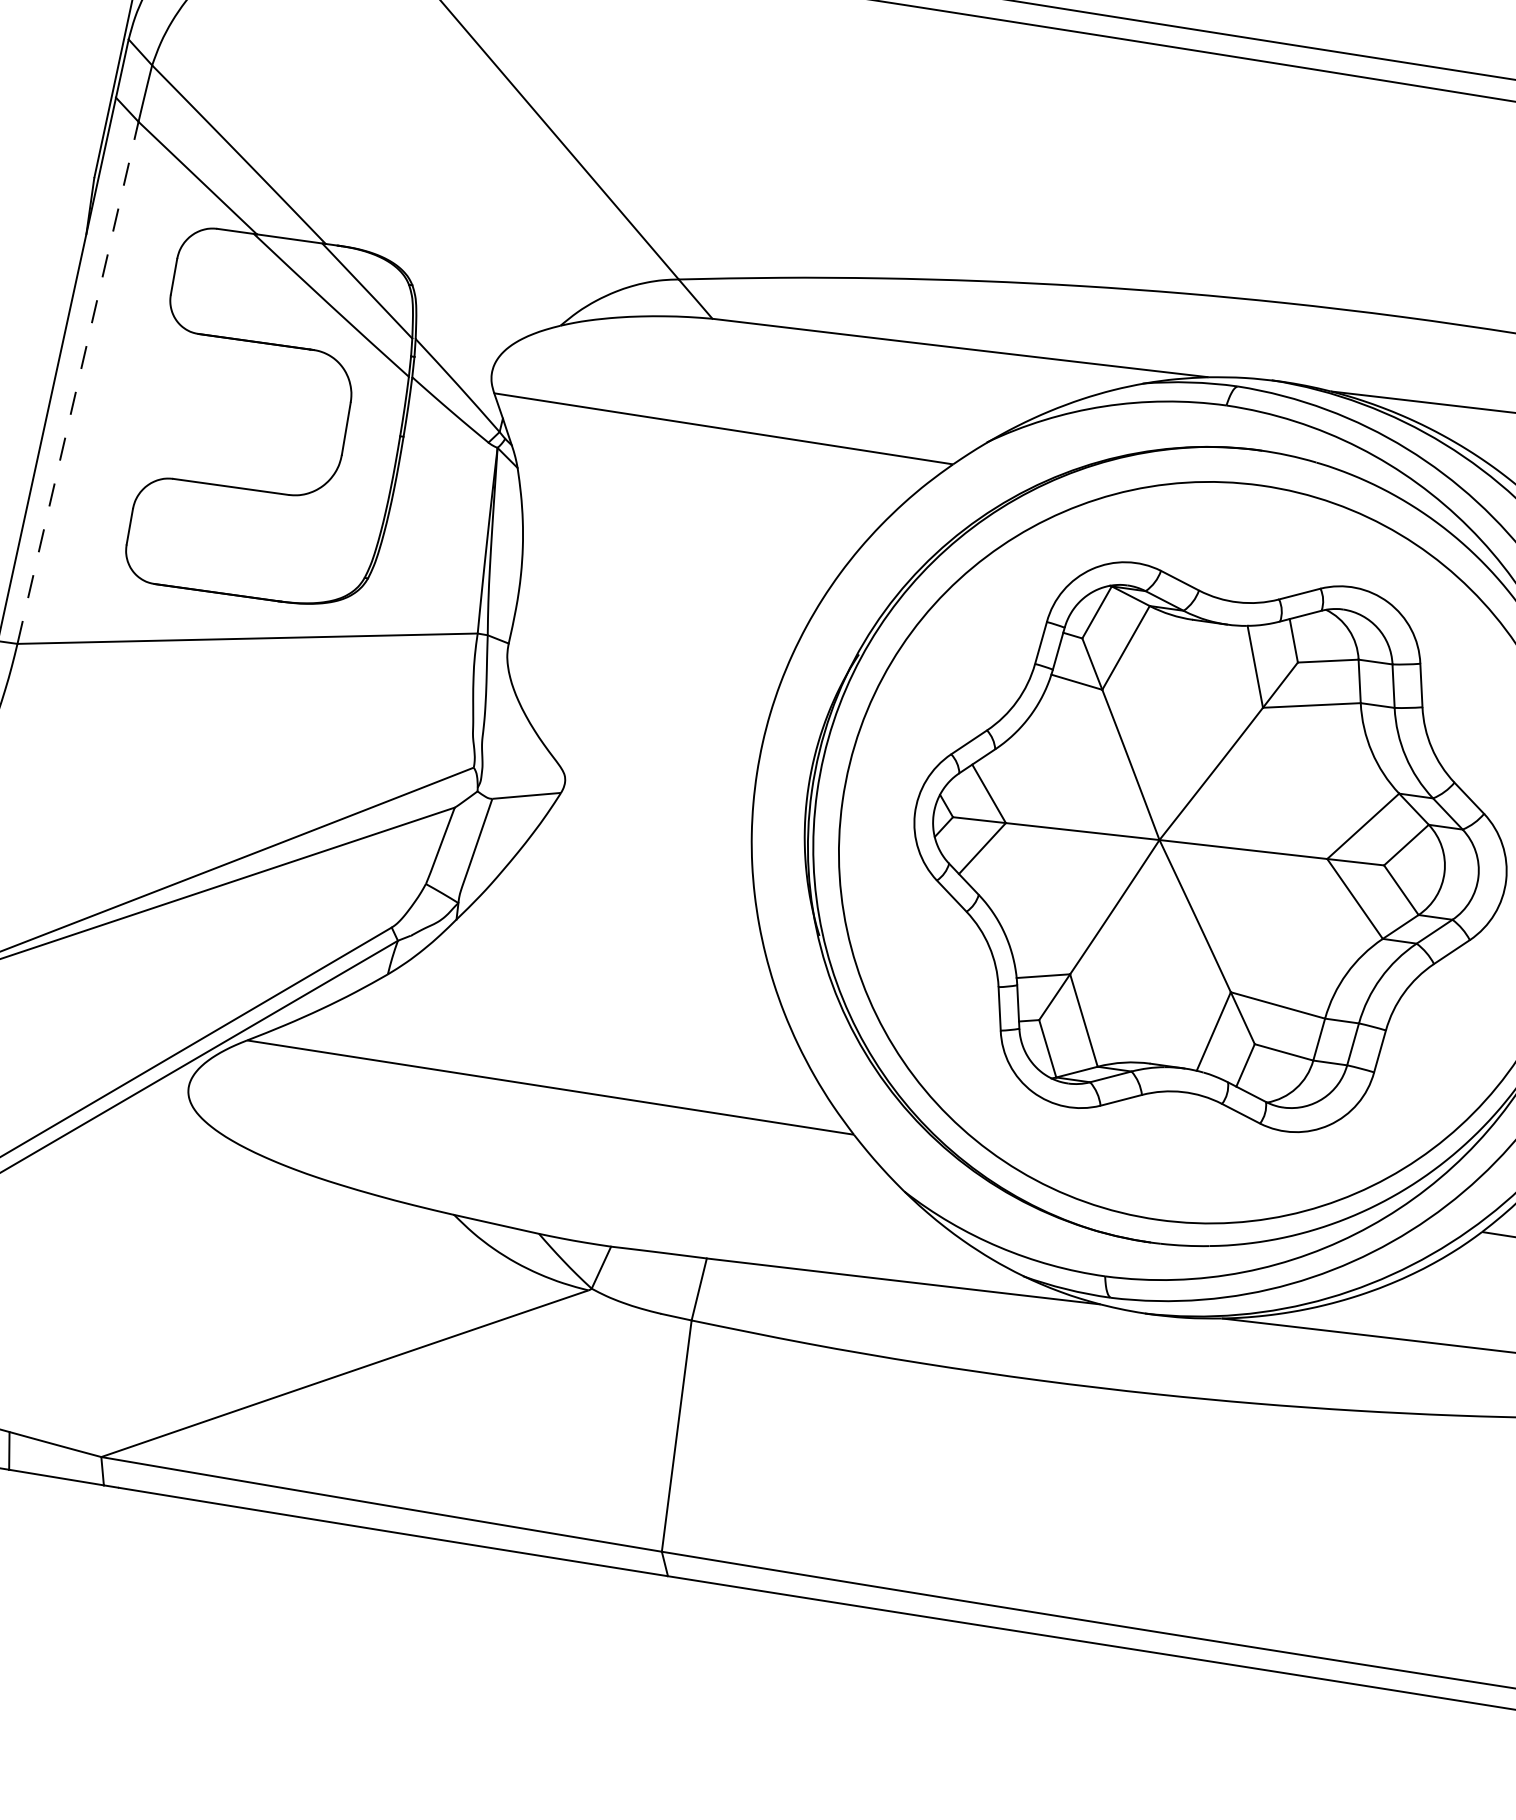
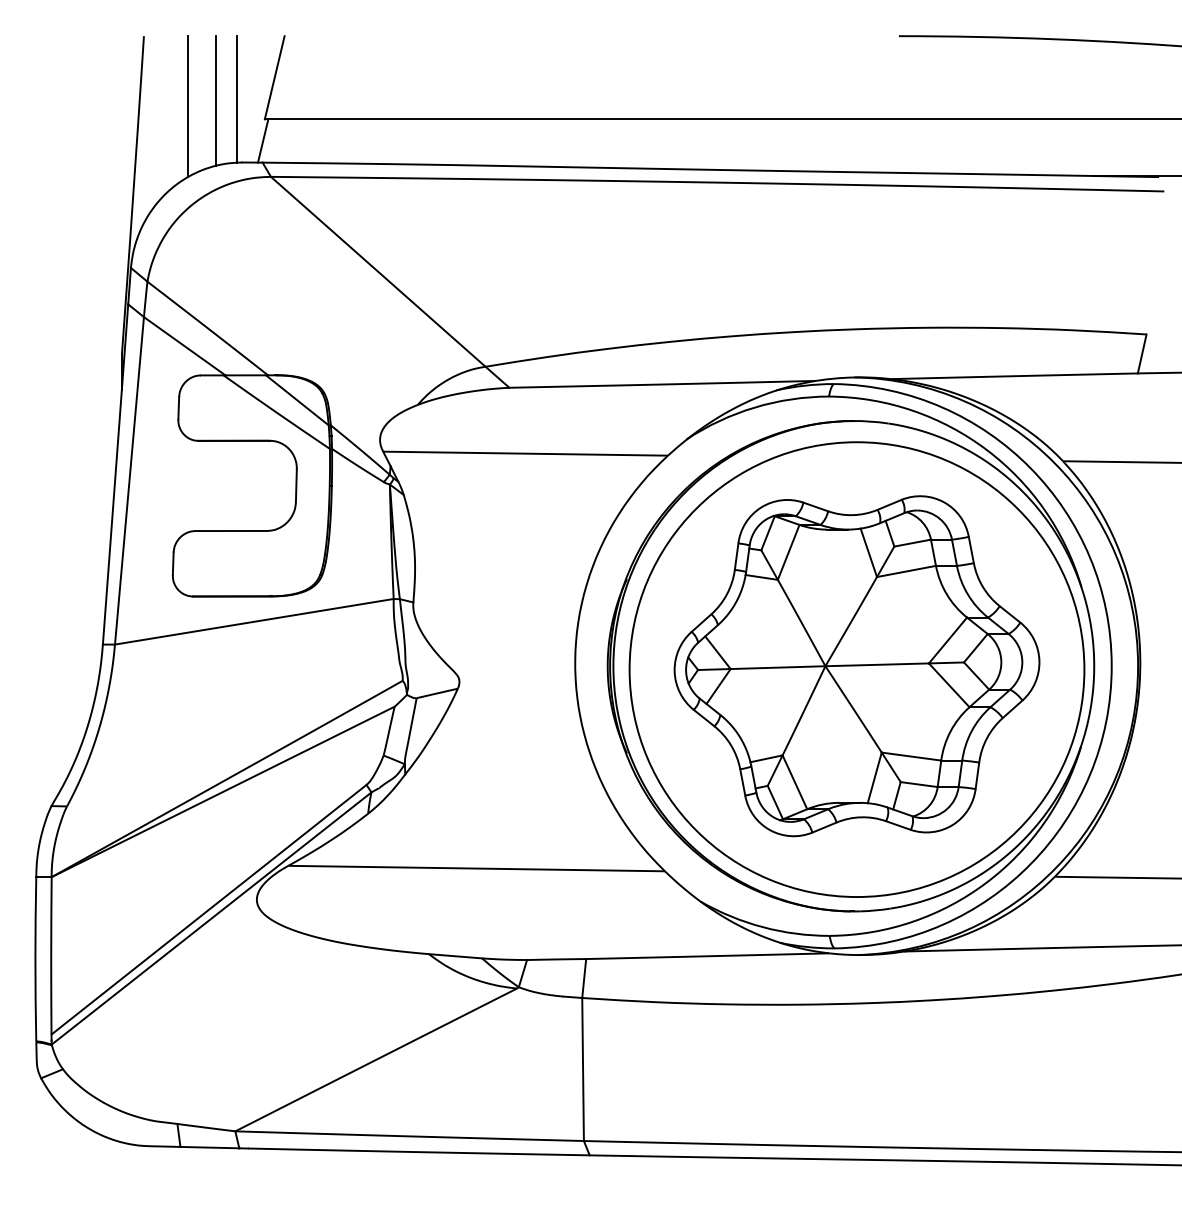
line: (78, 382) -> (129, 480), dashed -> solid

